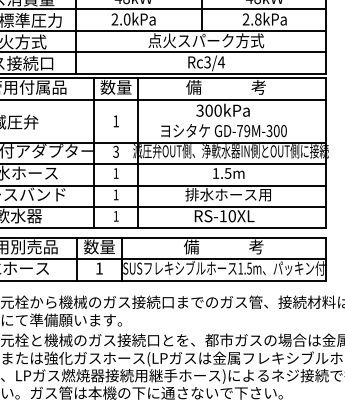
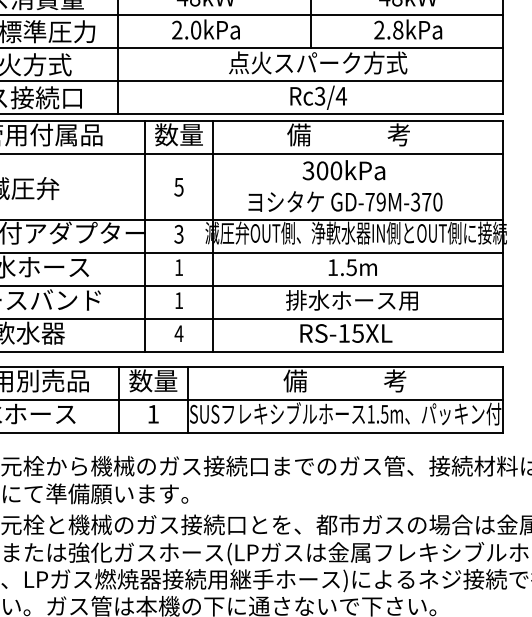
text: (115, 121) -> (178, 187), 1 -> 5
text: (276, 131) -> (426, 202), GD-79M-300 -> GD-79M-370
text: (115, 216) -> (178, 333), 1 -> 4
text: (231, 216) -> (356, 333), RS-10XL -> RS-15XL

